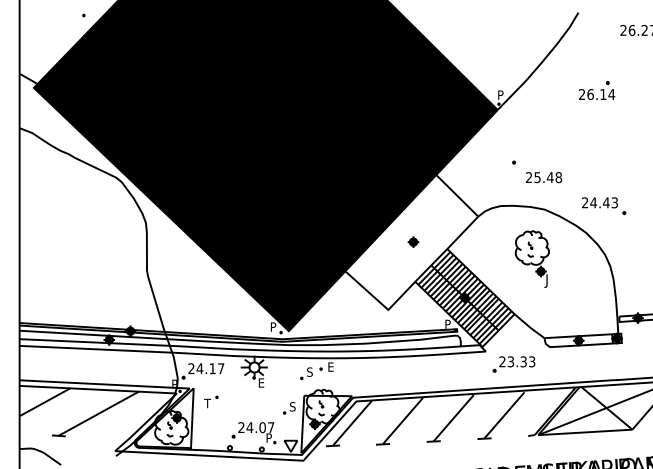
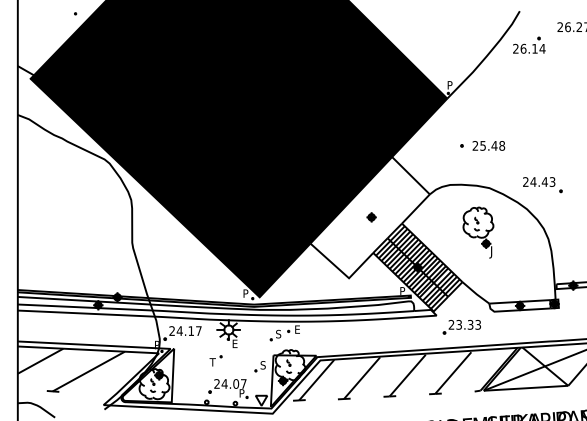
part: (597, 90) -> (529, 45), moved
text: (544, 177) -> (489, 145), moved
part: (211, 401) -> (216, 360), moved

